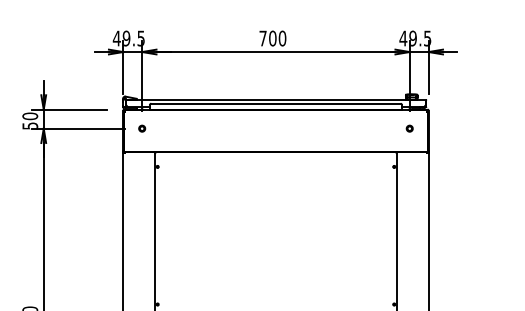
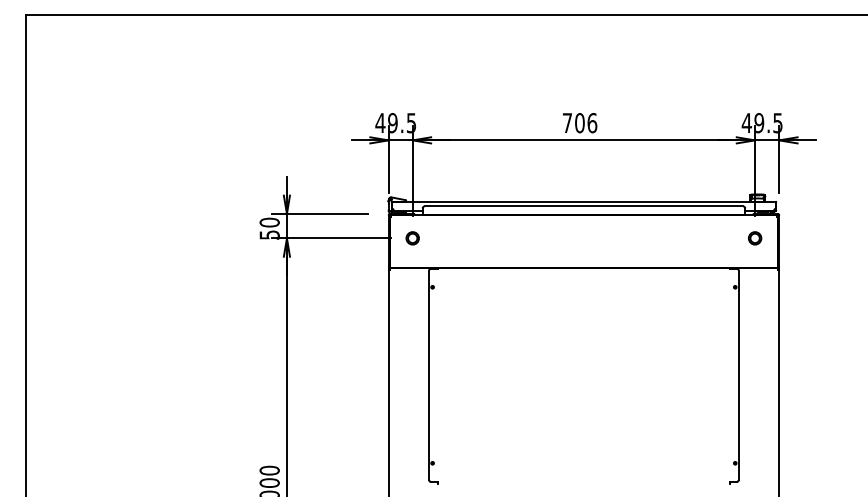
text: (282, 38) -> (592, 123), 700 -> 706
part: (141, 128) -> (412, 238), size x1.6
part: (409, 128) -> (754, 238), size x1.6

